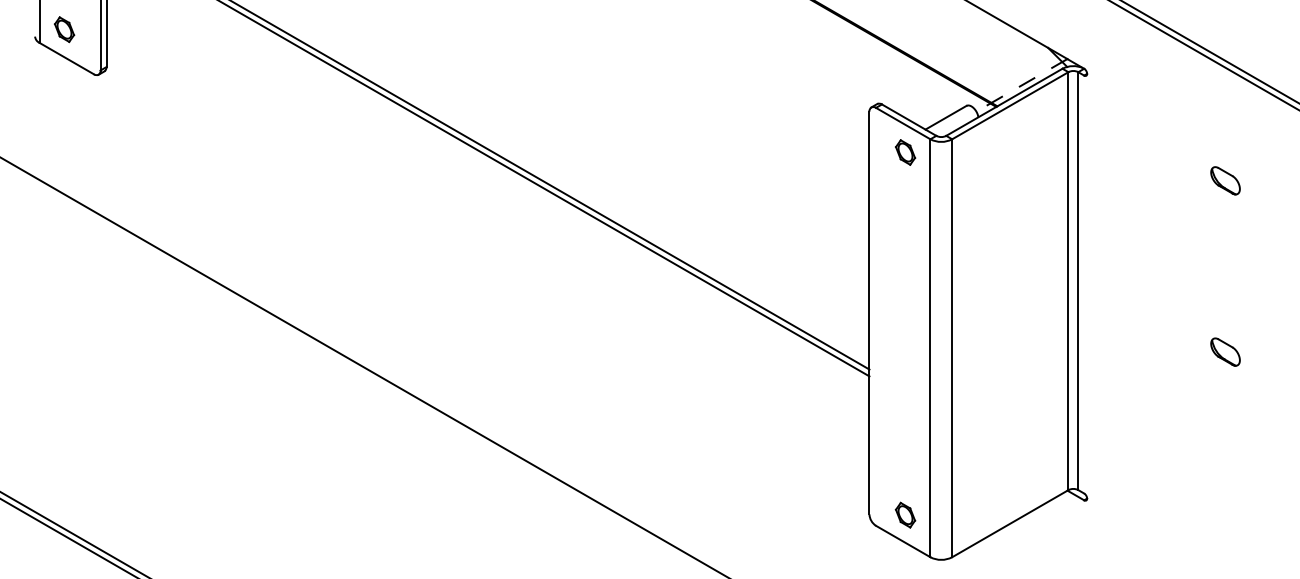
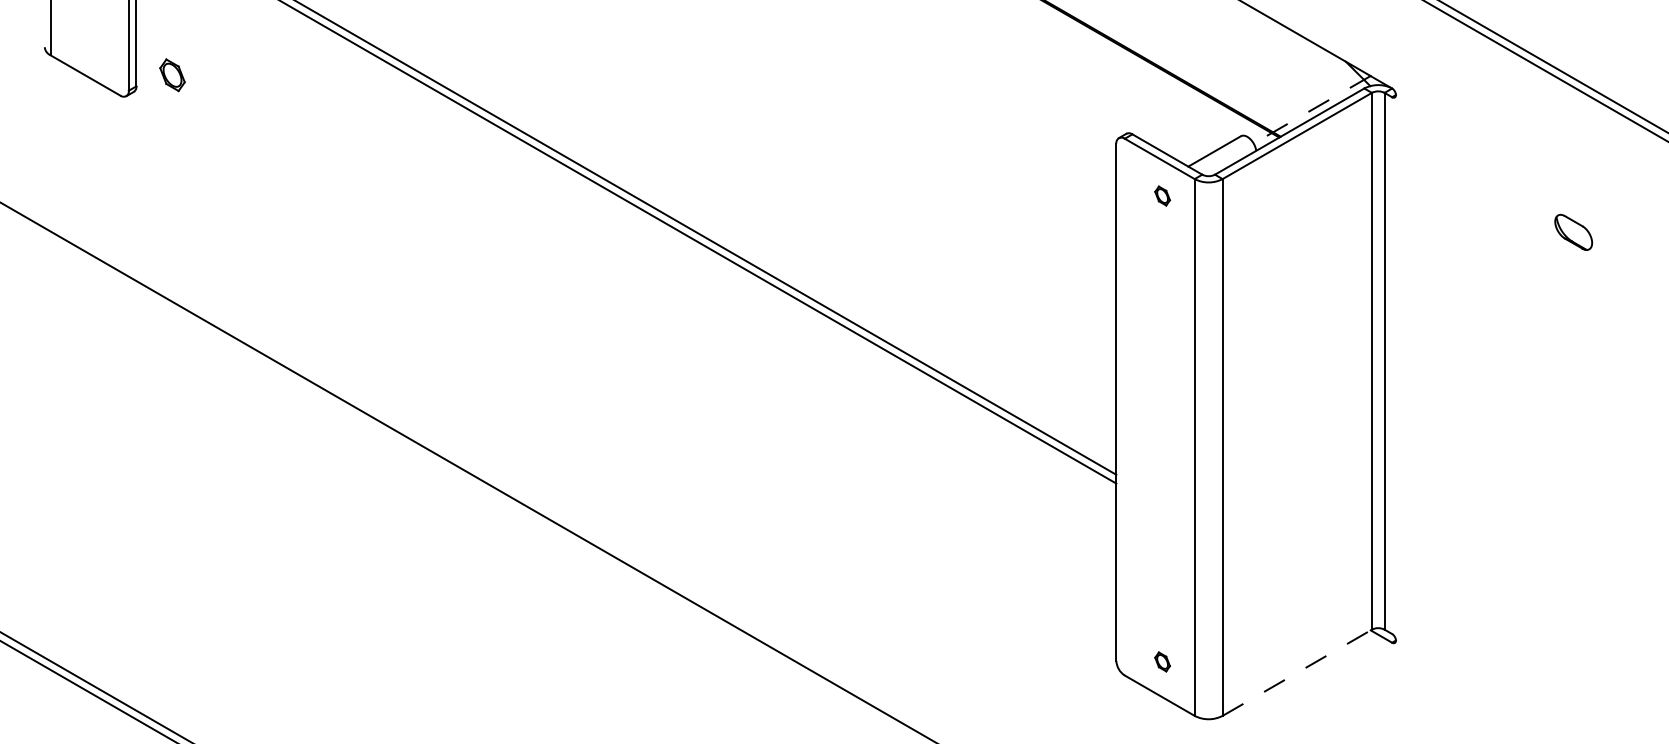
part: (64, 29) -> (172, 75), moved
part: (905, 152) -> (1162, 195), size x0.6
part: (1225, 352) -> (1573, 452), removed
part: (905, 514) -> (1162, 661), size x0.6
line: (1010, 523) -> (1297, 672), solid -> dashed

